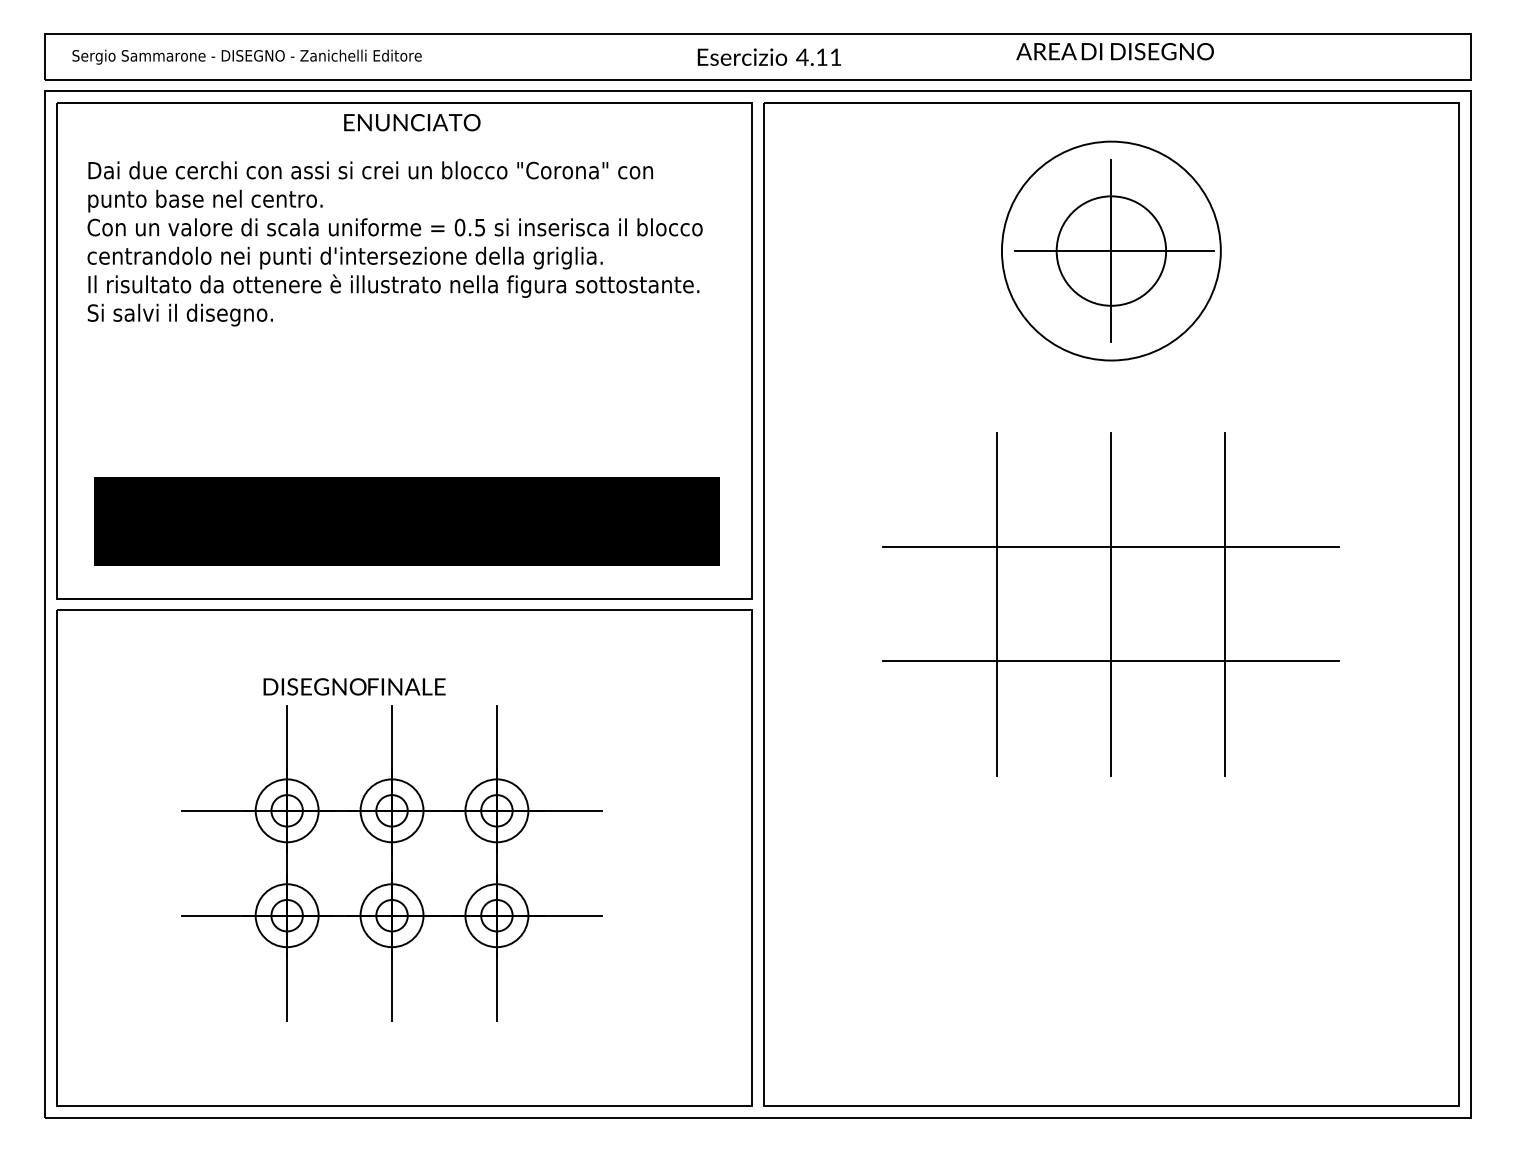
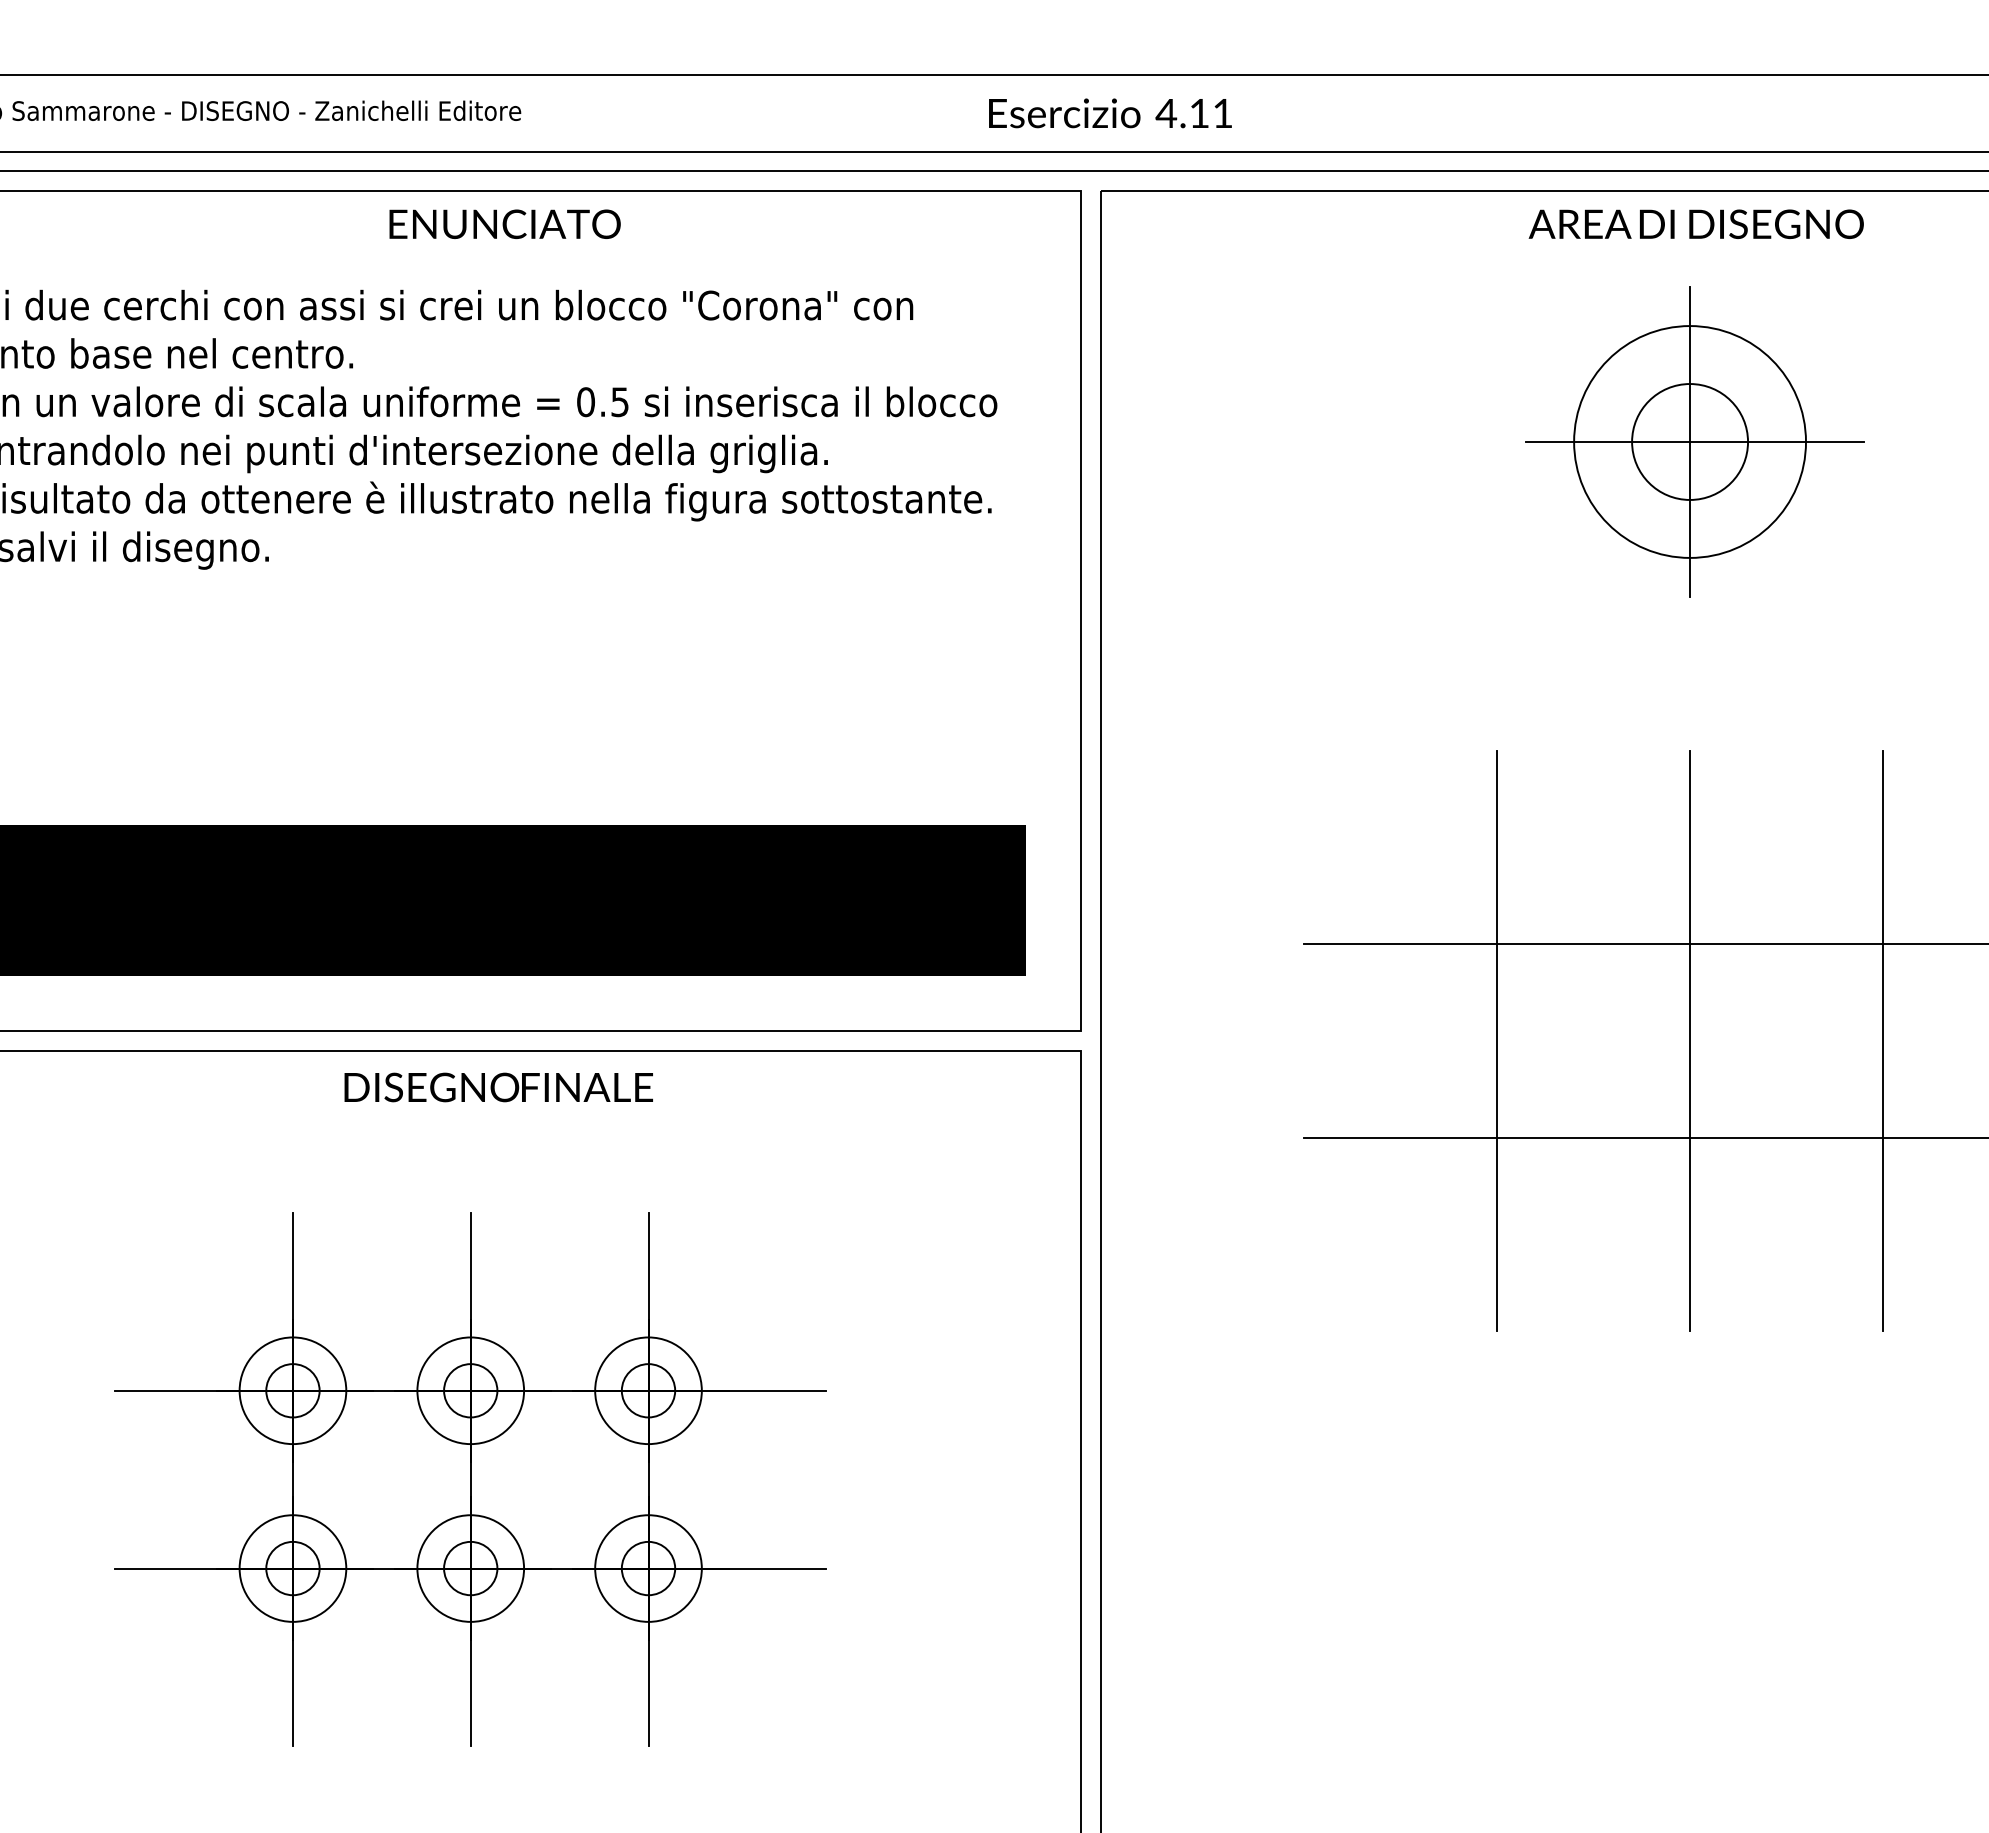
text: (1114, 51) -> (1695, 224), moved
circle: (1111, 250) -> (1690, 441), size x0.62
circle: (1111, 250) -> (1690, 441), size x0.62
text: (354, 686) -> (498, 1086), moved

